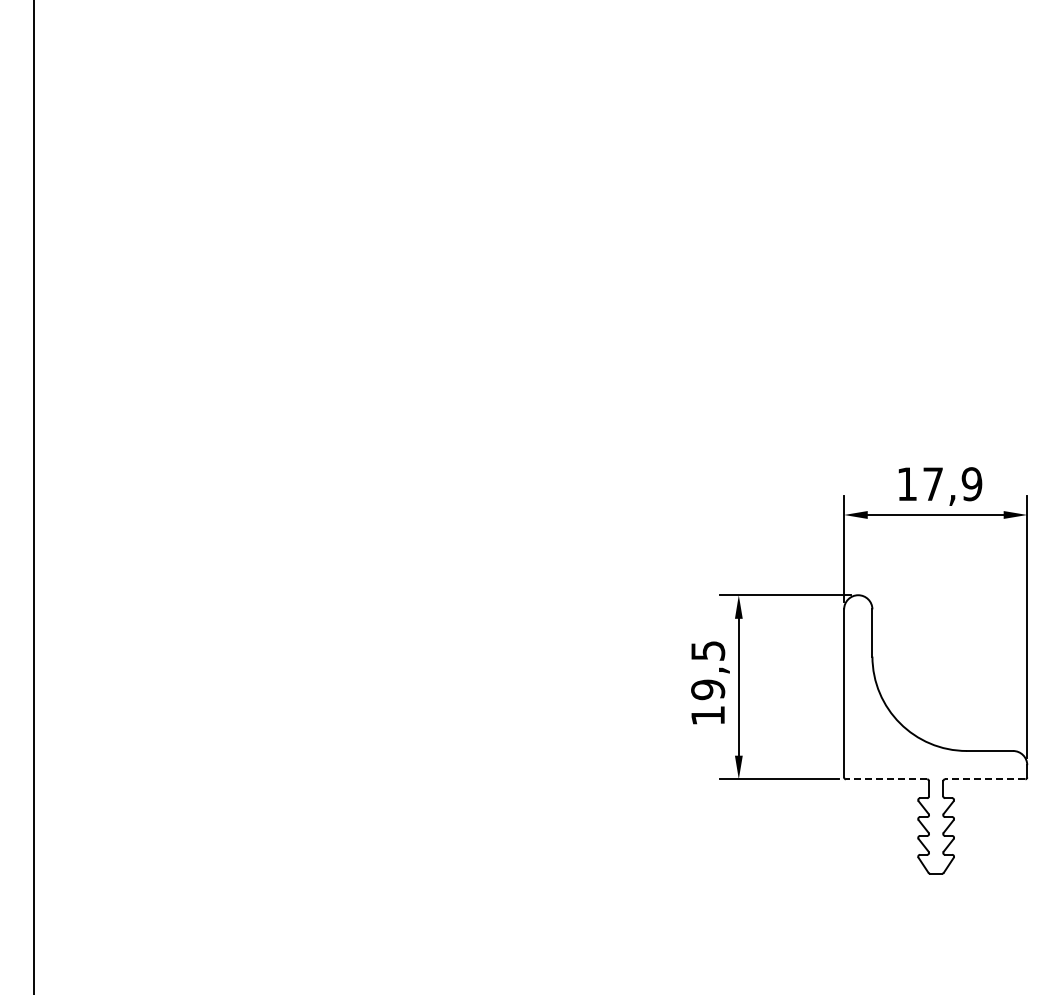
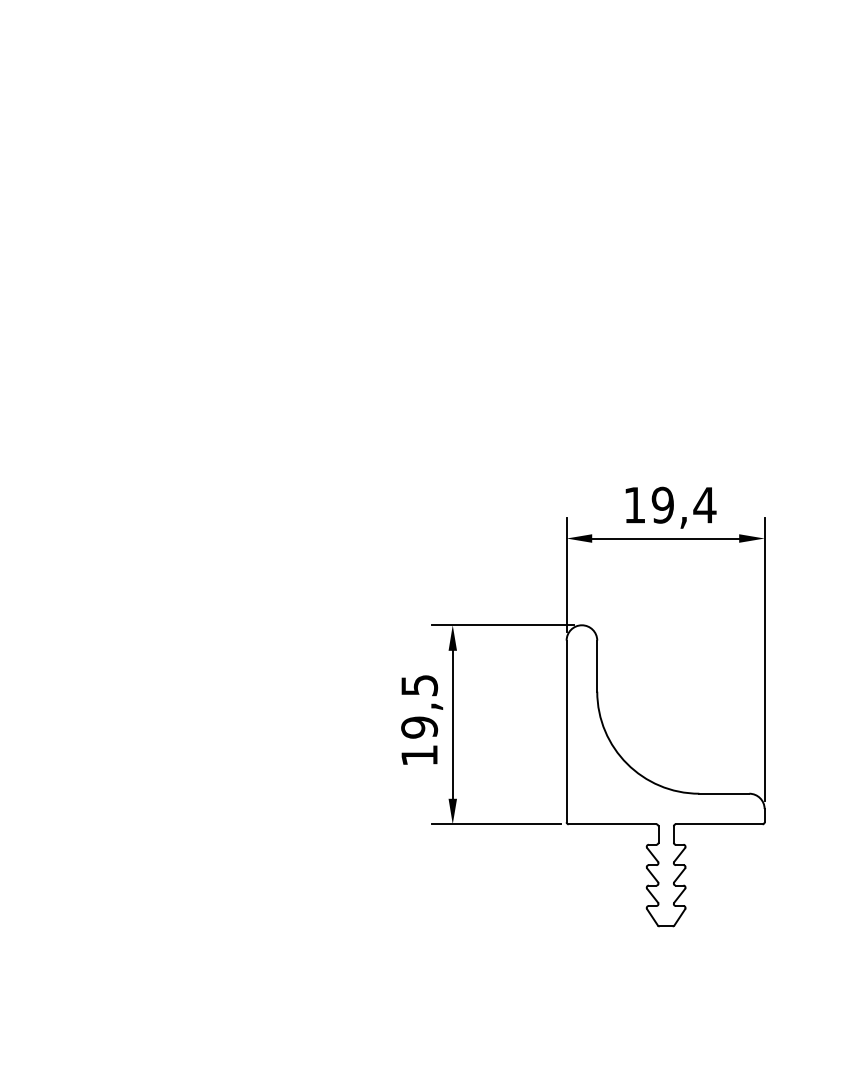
text: (952, 484) -> (683, 505), 17,9 -> 19,4
line: (886, 779) -> (612, 824), dashed -> solid
line: (984, 779) -> (718, 824), dashed -> solid

